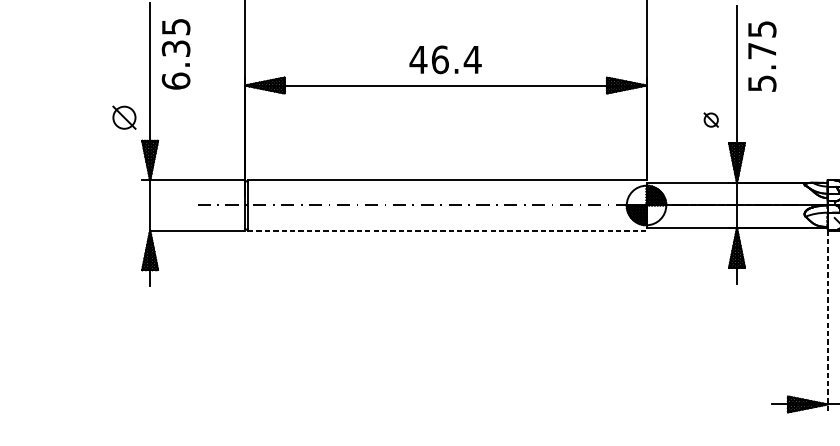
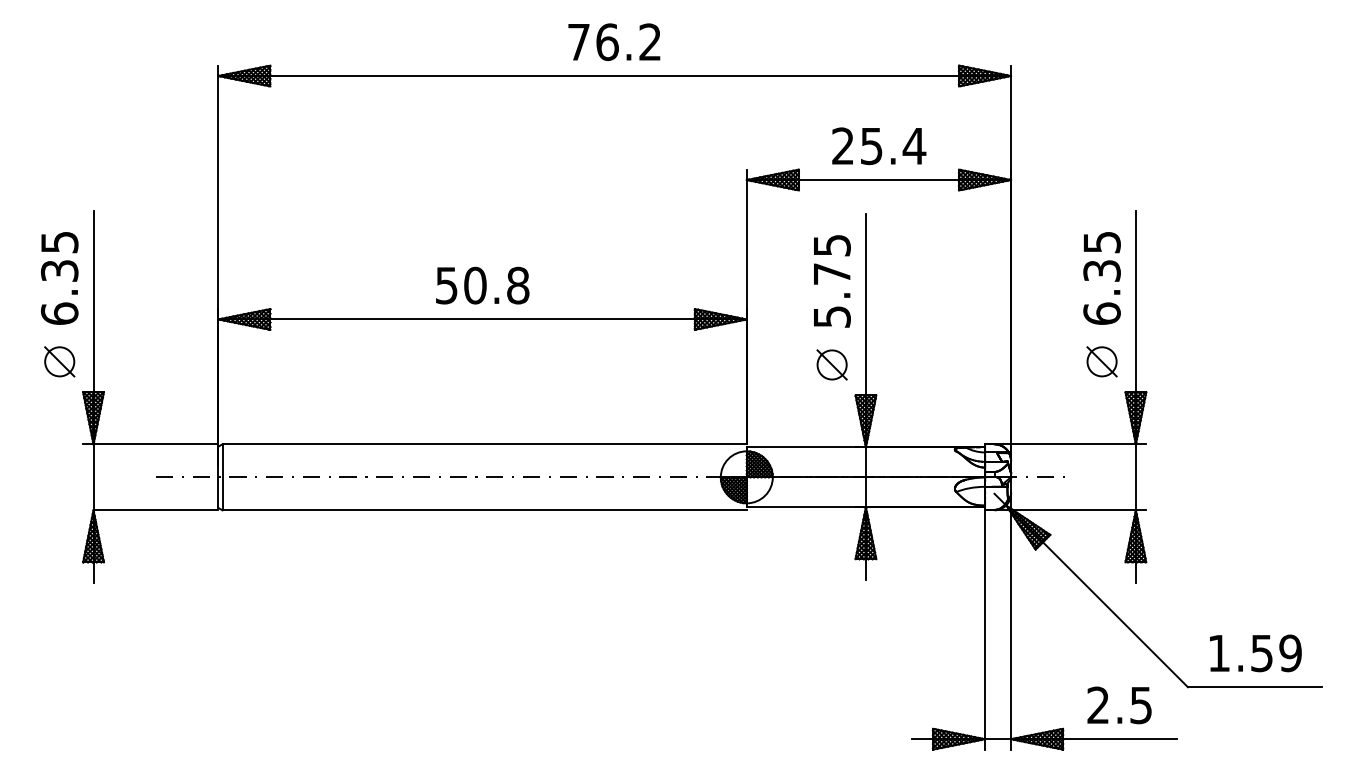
text: (175, 54) -> (59, 278), moved
text: (762, 56) -> (832, 281), moved
text: (445, 59) -> (482, 285), 46.4 -> 50.8
part: (710, 119) -> (831, 364), size x1.67
line: (447, 230) -> (485, 510), dashed -> solid
line: (827, 321) -> (985, 629), dashed -> solid

